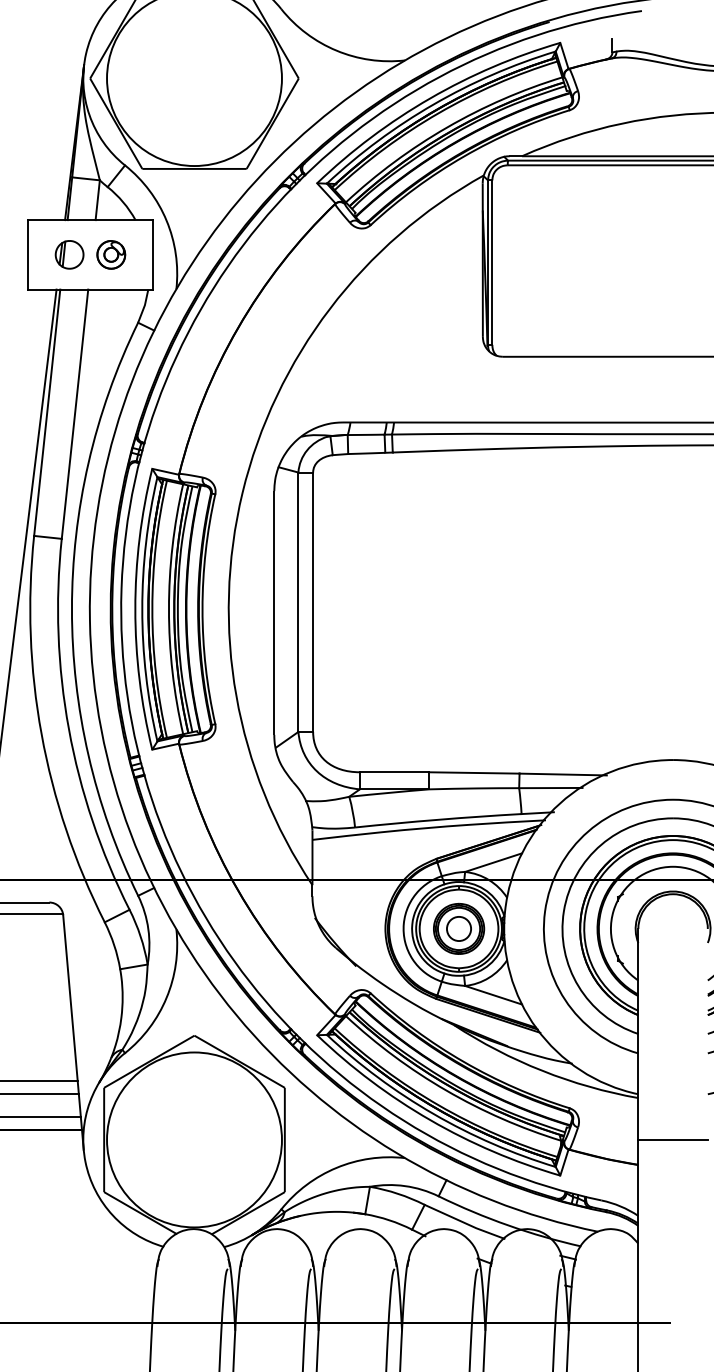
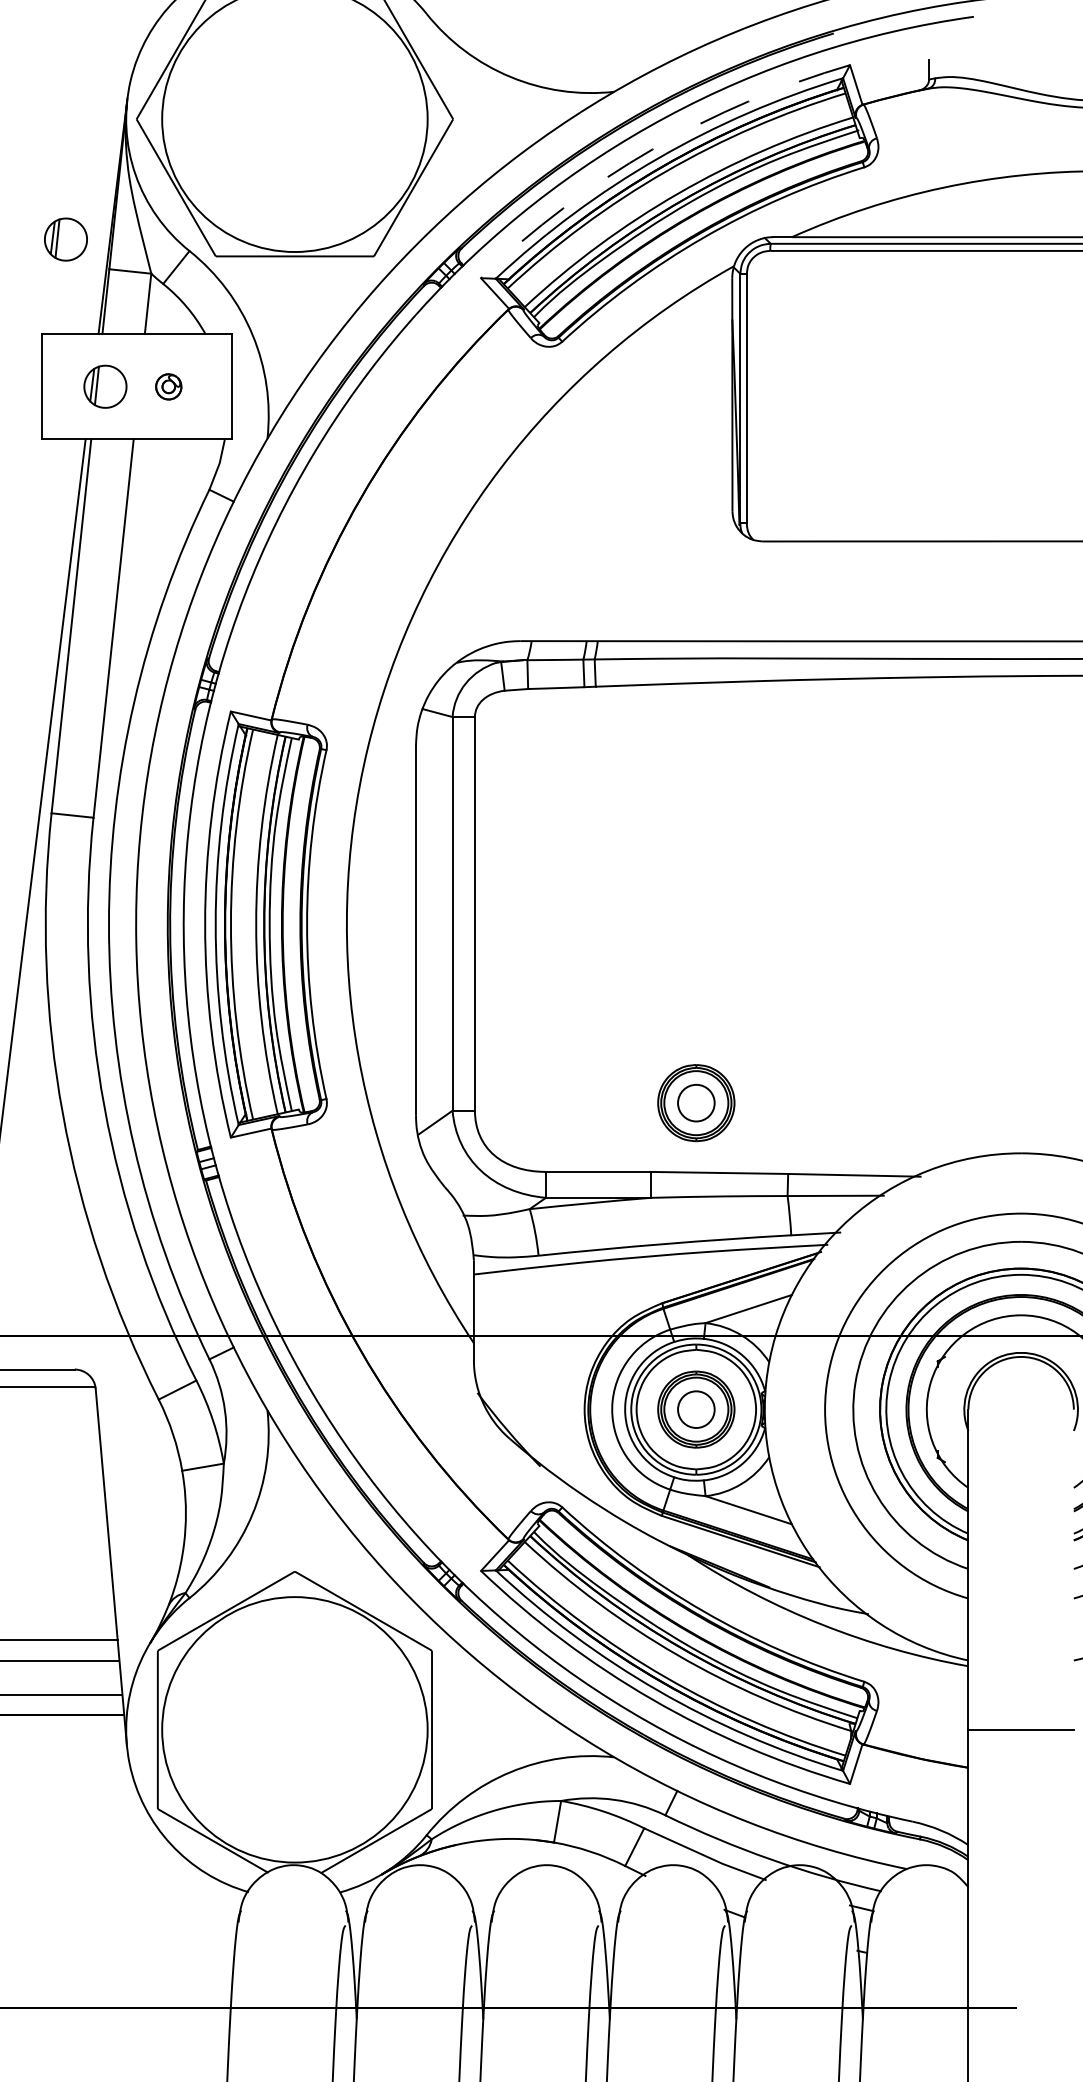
arc: (430, 98) -> (653, 149), solid -> dashed
part: (43, 157) -> (65, 239), added
part: (111, 254) -> (168, 386), size x0.6
part: (459, 726) -> (697, 1102), added

